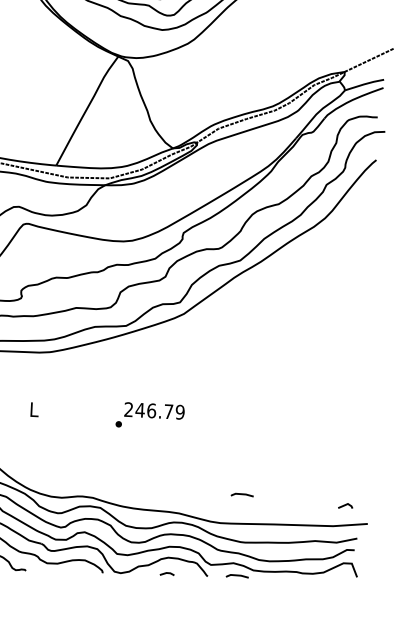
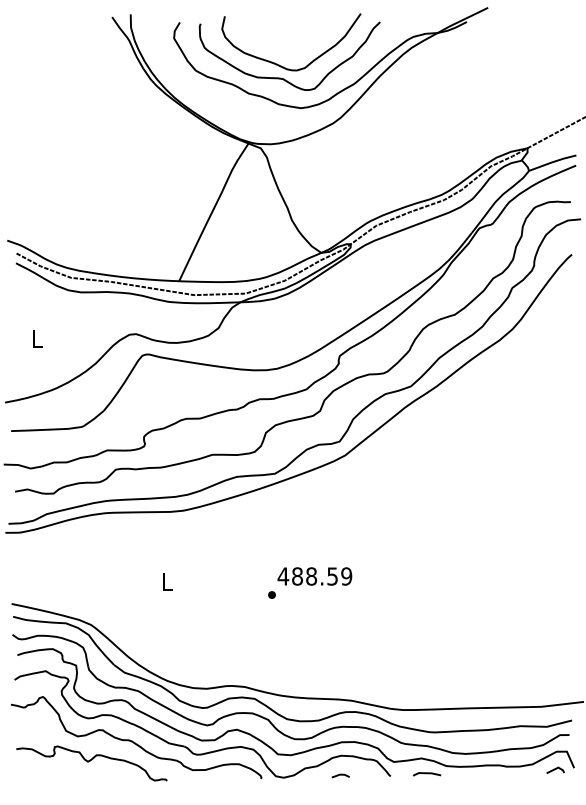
text: (148, 410) -> (307, 576), 246.79 -> 488.59
line: (242, 495) -> (428, 674), removed
line: (345, 505) -> (555, 769), moved

